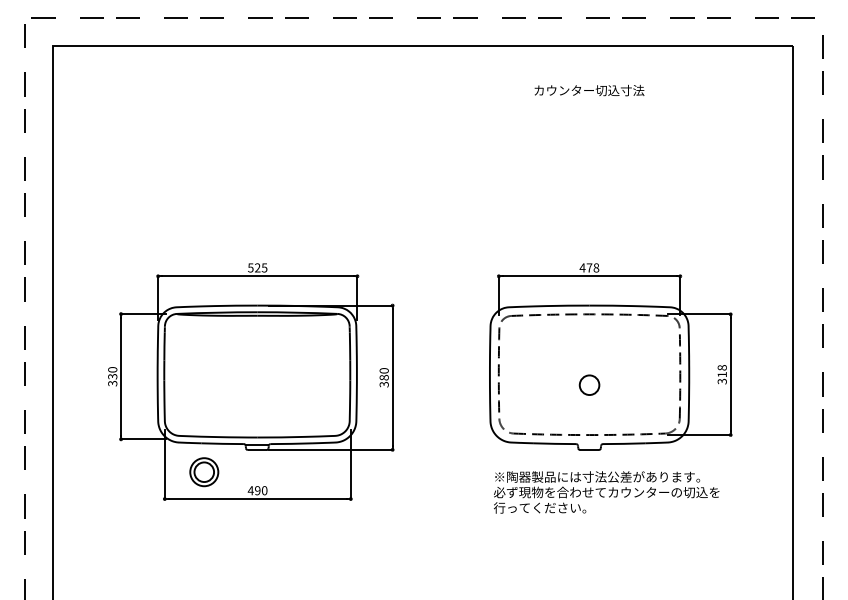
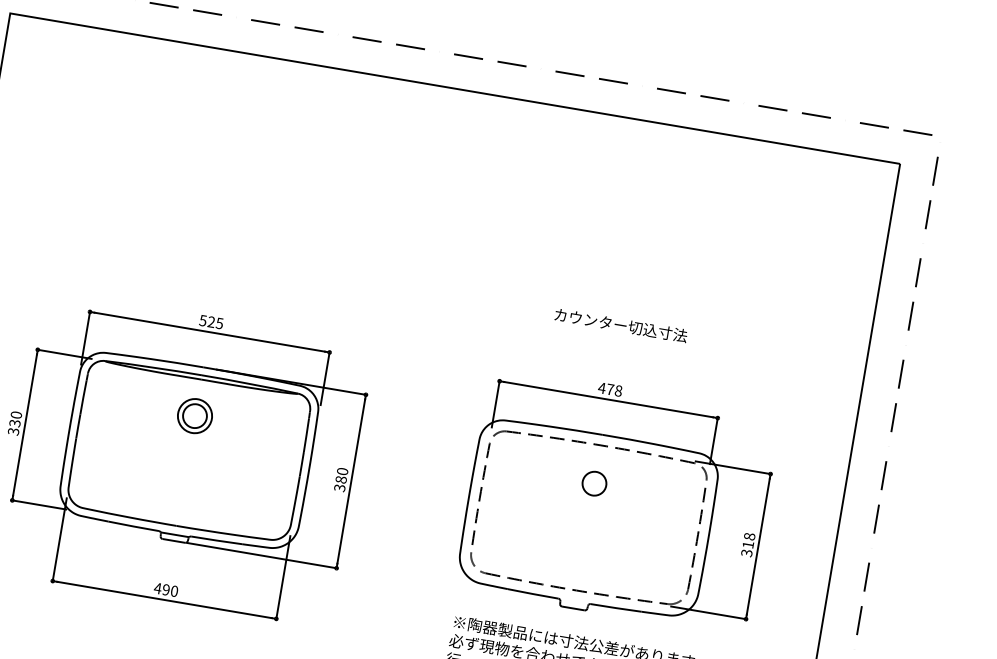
text: (589, 90) -> (621, 325), moved
part: (589, 384) -> (594, 482), moved
part: (204, 472) -> (195, 416), moved

